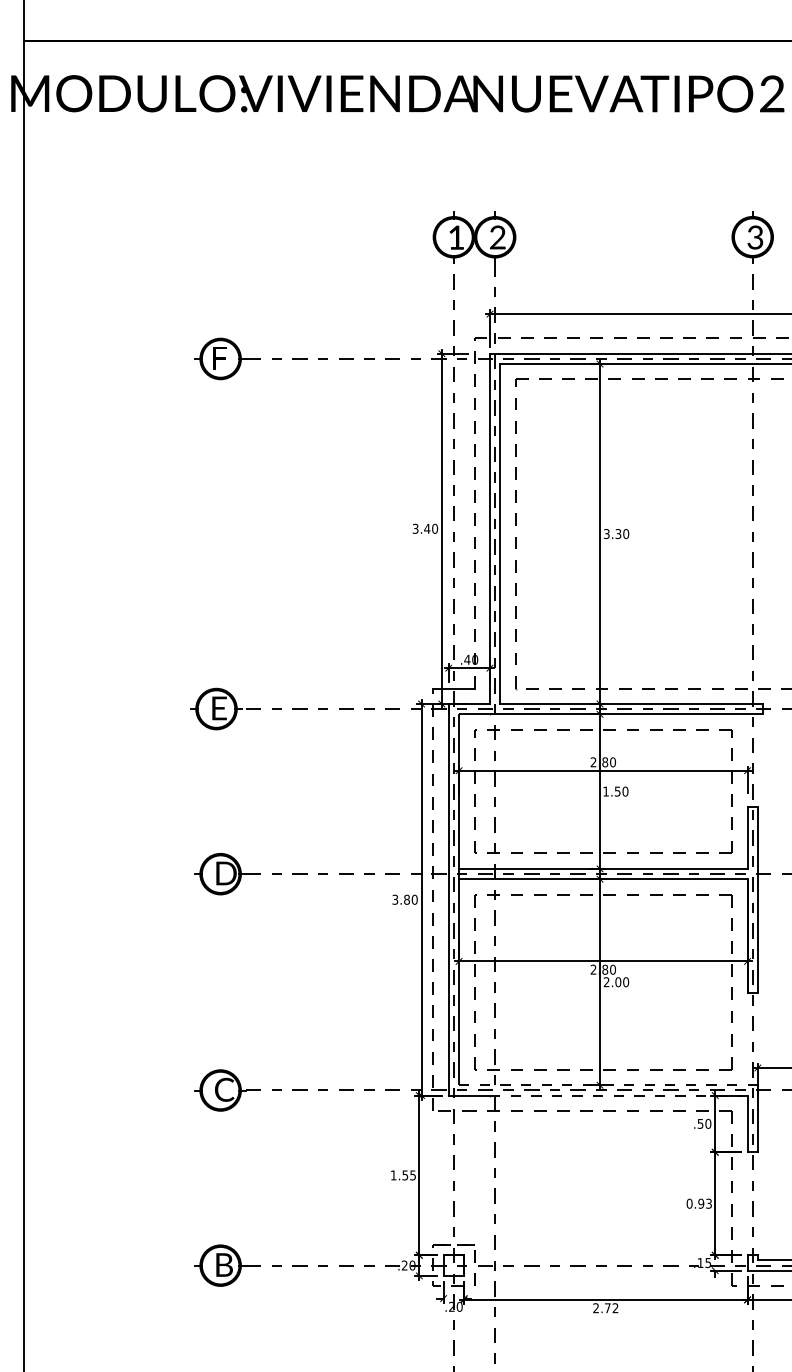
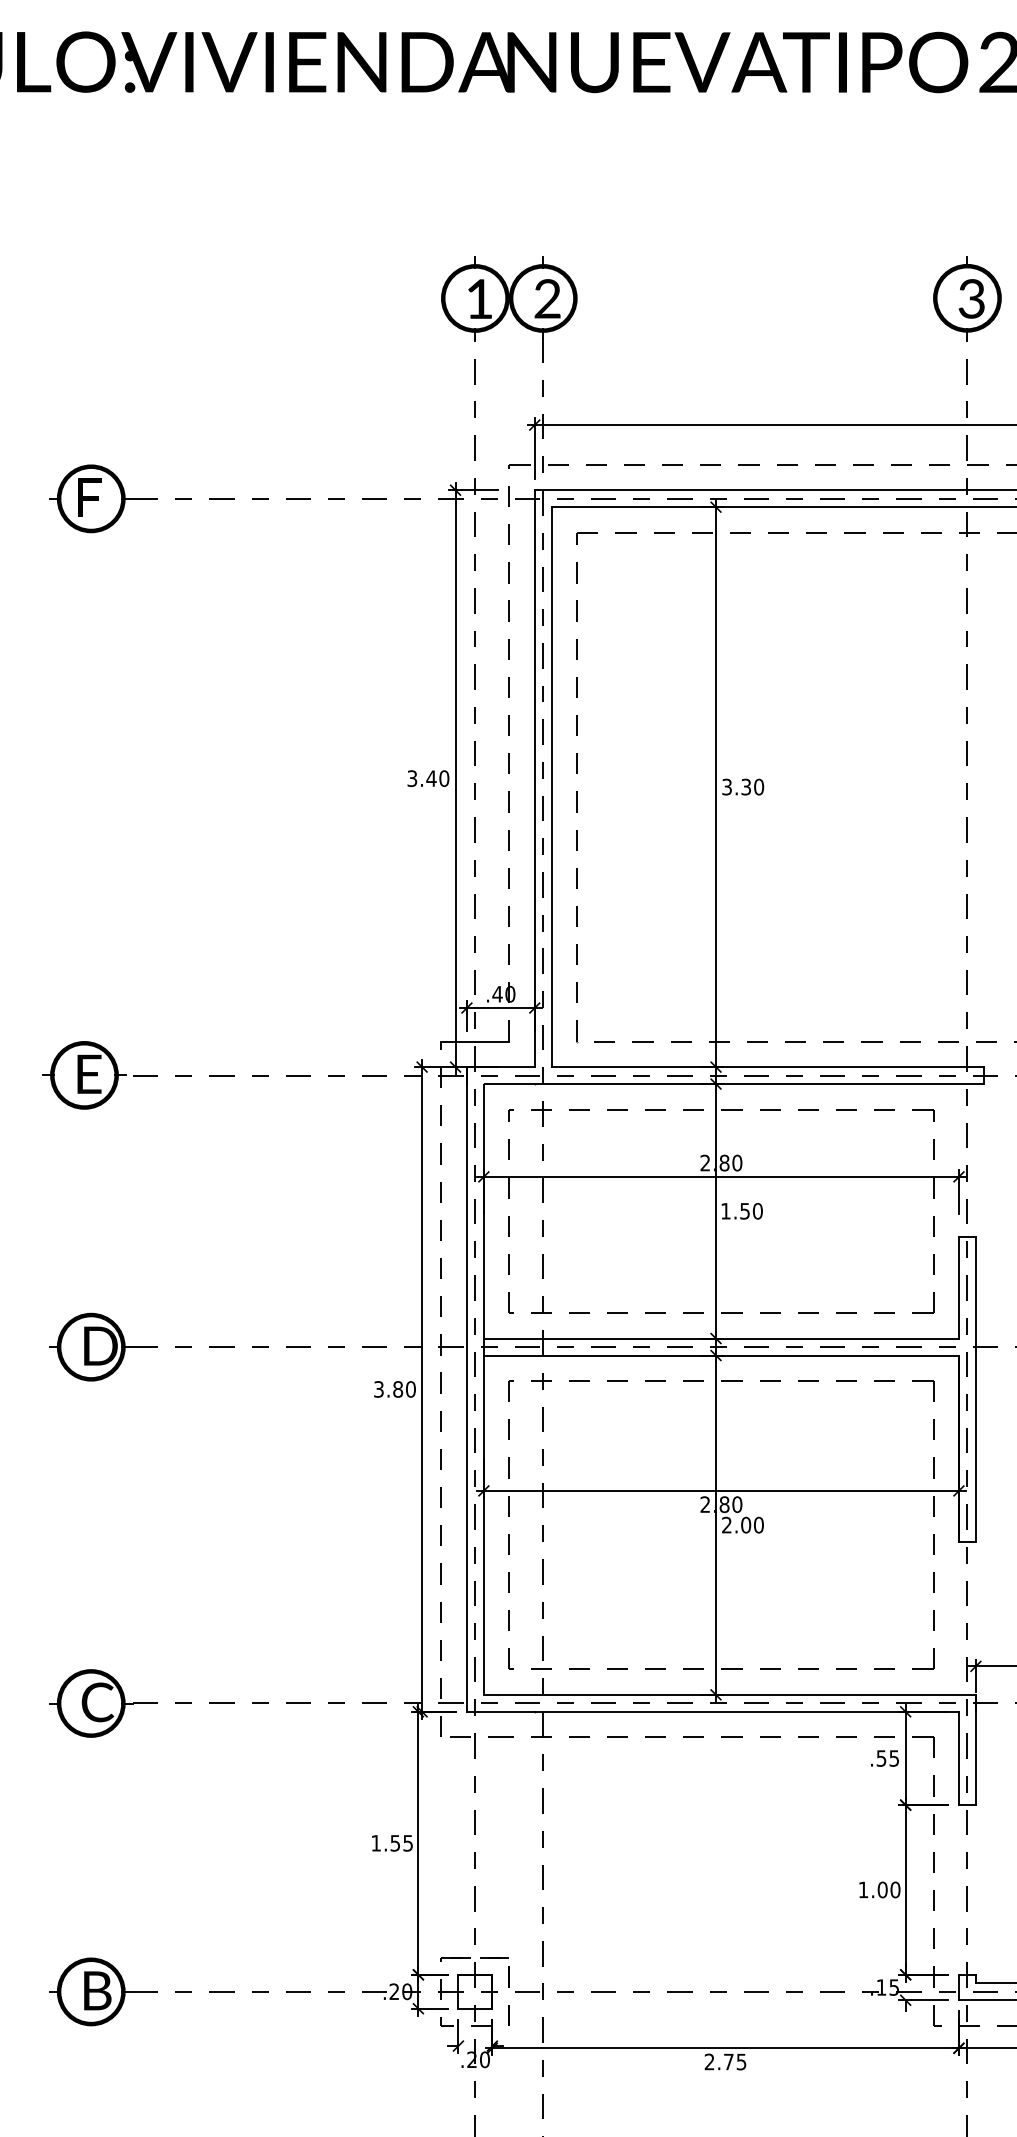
line: (607, 1085) -> (728, 1695), dashed -> solid
line: (618, 1095) -> (746, 1711), dashed -> solid
text: (708, 1123) -> (894, 1757), .50 -> .55
text: (699, 1203) -> (879, 1889), 0.93 -> 1.00
text: (615, 1308) -> (741, 2062), 2.72 -> 2.75

